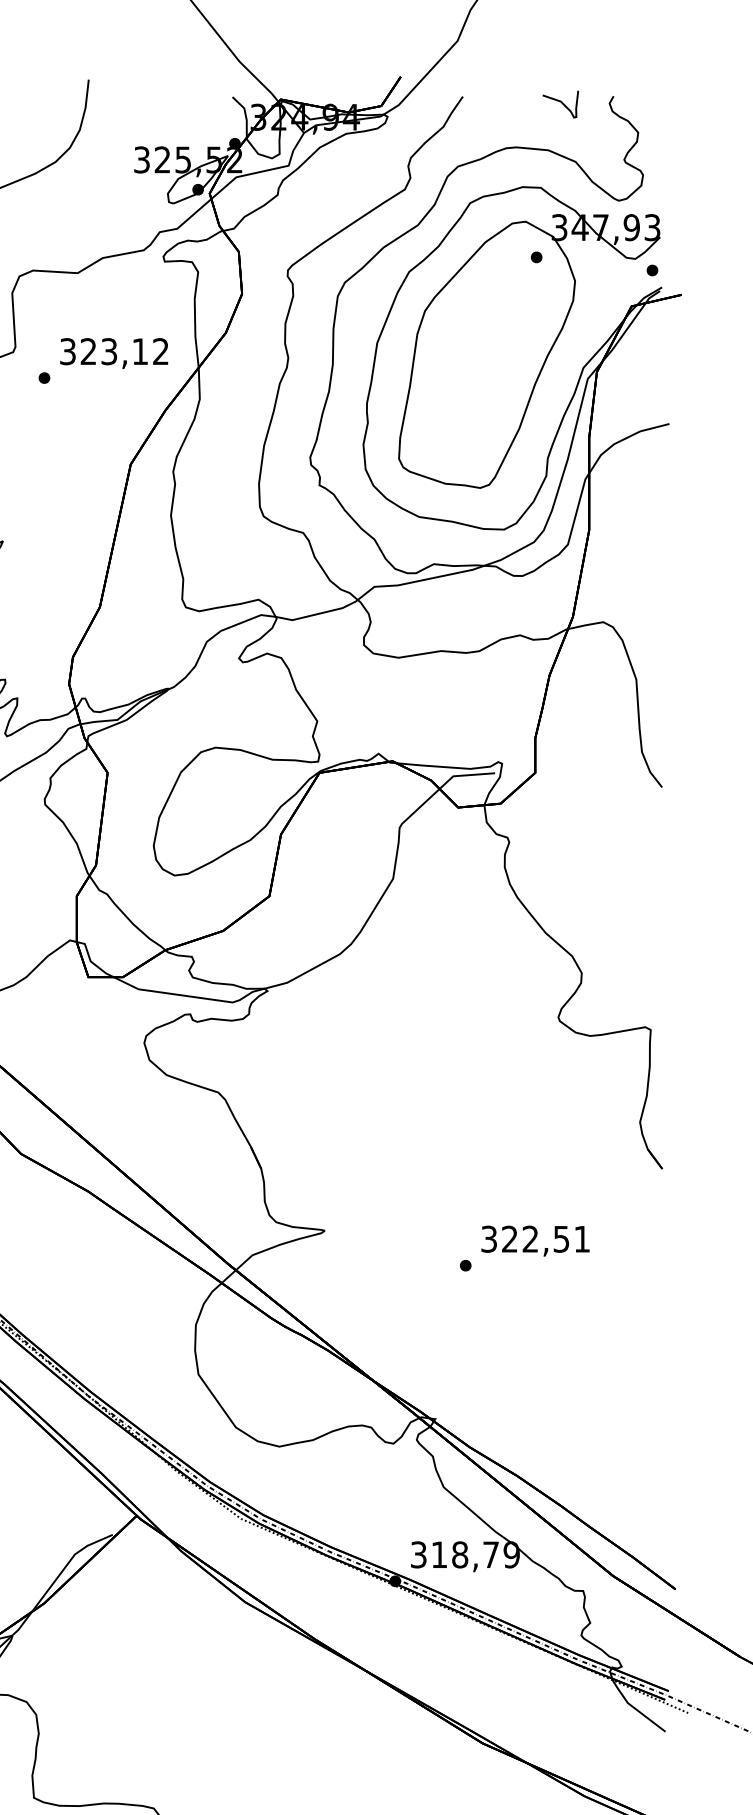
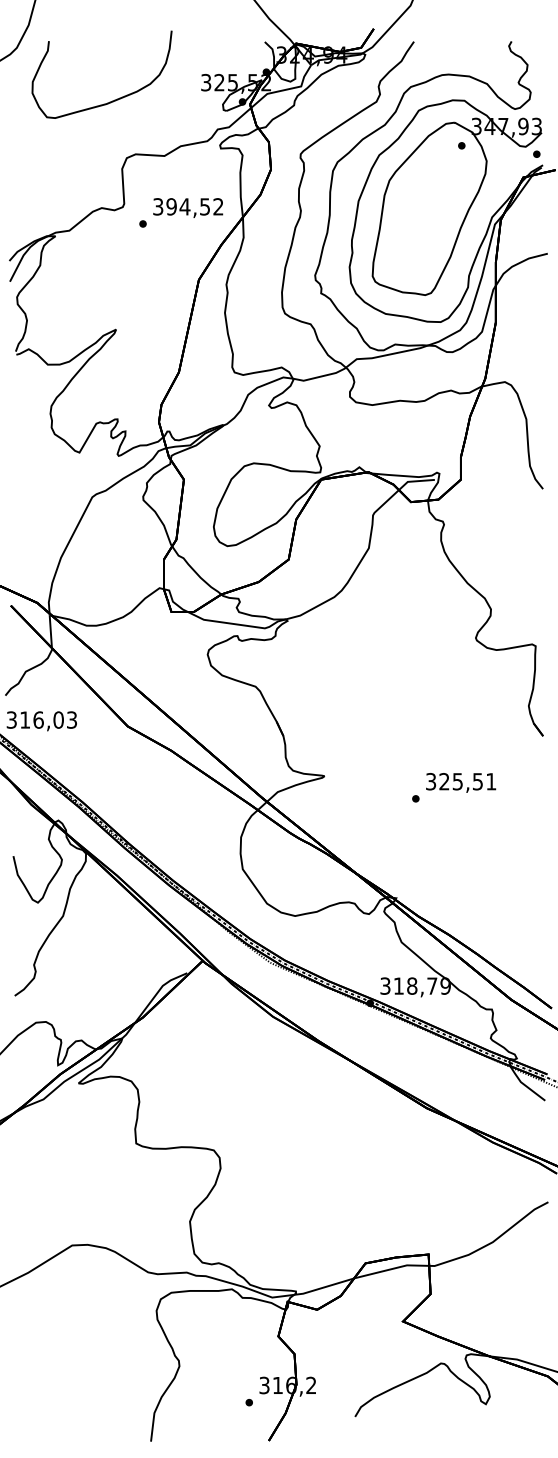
curve: (560, 104) -> (477, 46), removed
text: (113, 351) -> (187, 206), 323,12 -> 394,52
text: (530, 1238) -> (457, 781), 322,51 -> 325,51

